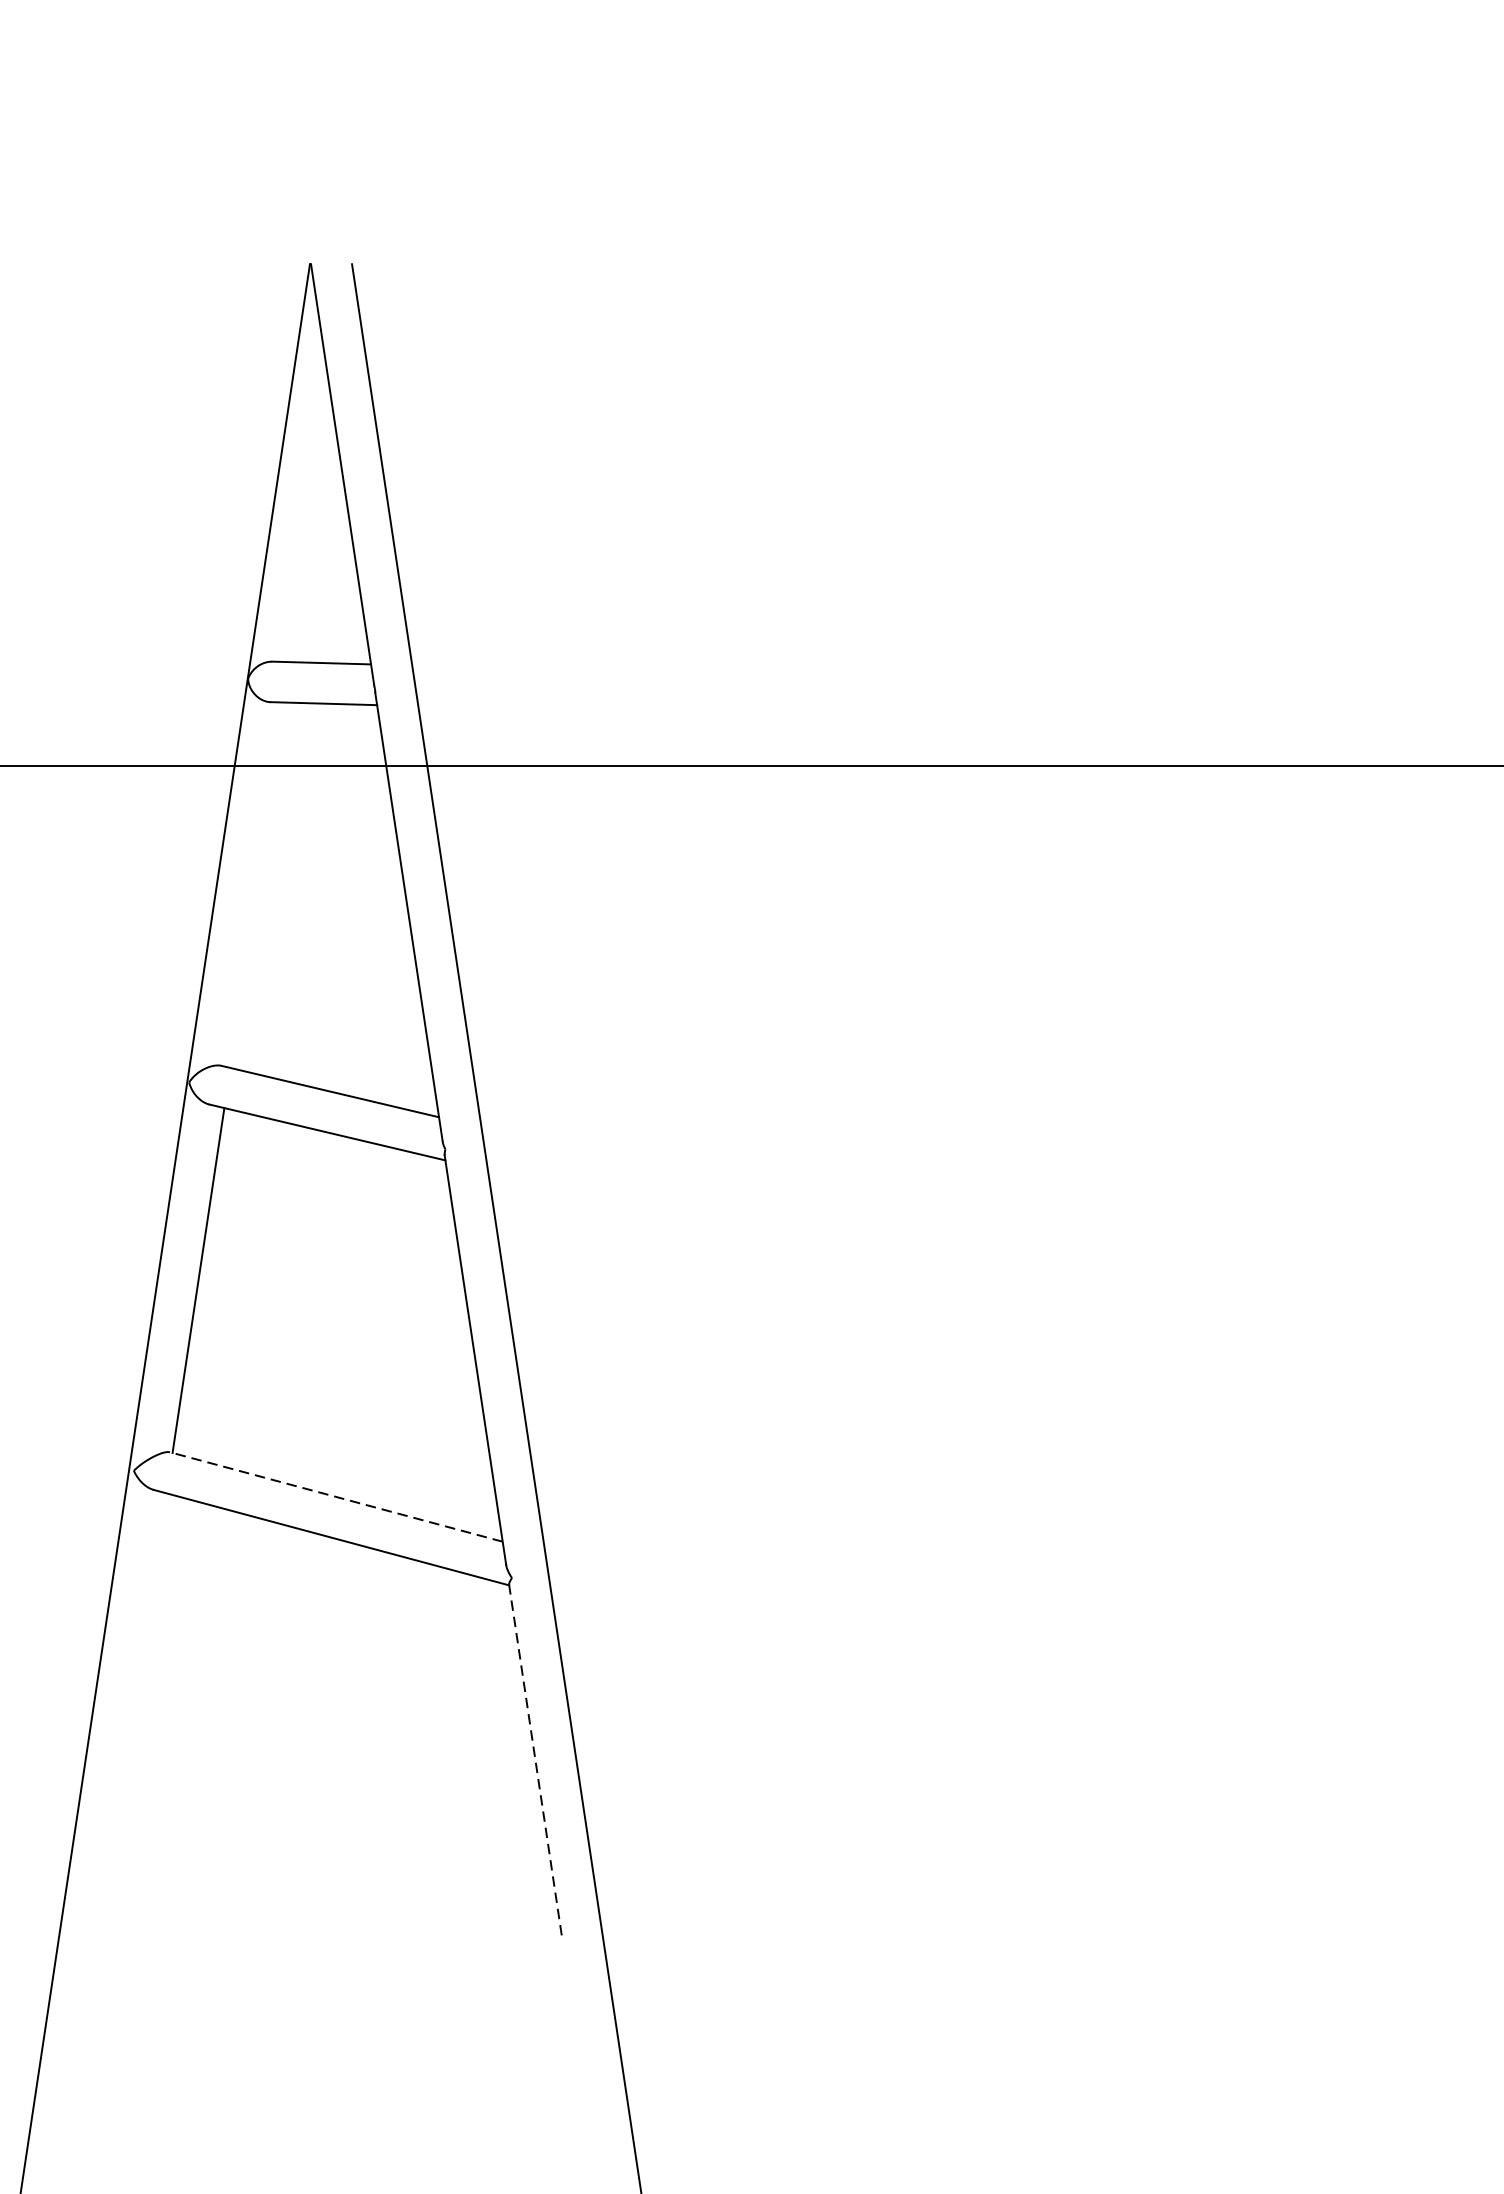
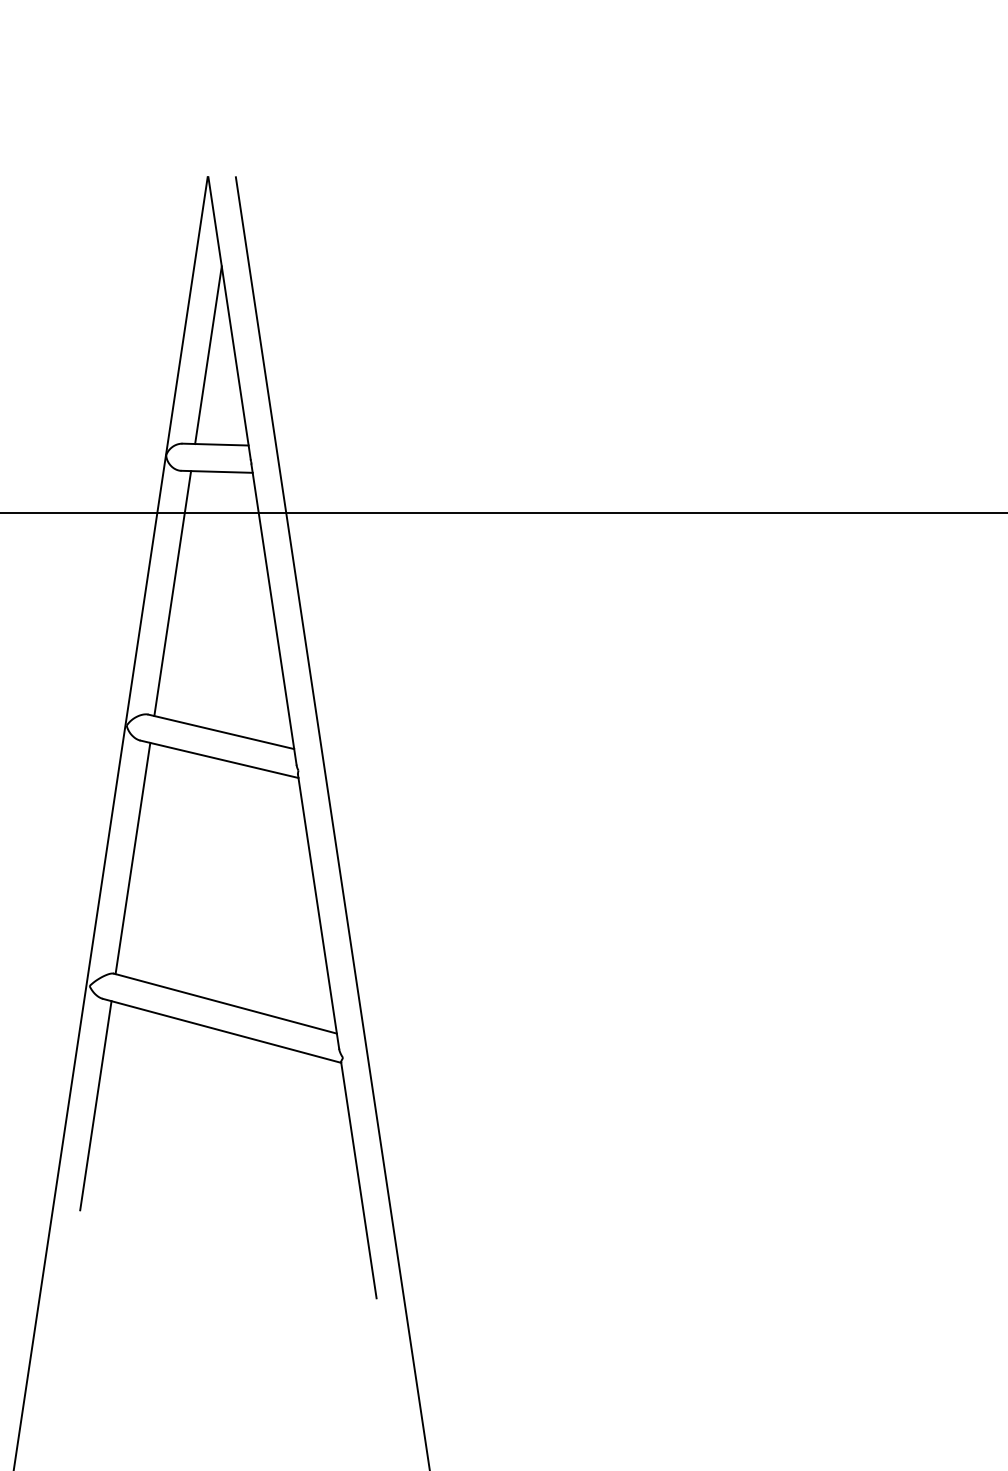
line: (311, 530) -> (208, 355), added
line: (257, 885) -> (172, 593), added
line: (335, 1496) -> (224, 1003), dashed -> solid
line: (142, 1648) -> (95, 1105), added
line: (534, 1760) -> (358, 1180), dashed -> solid

